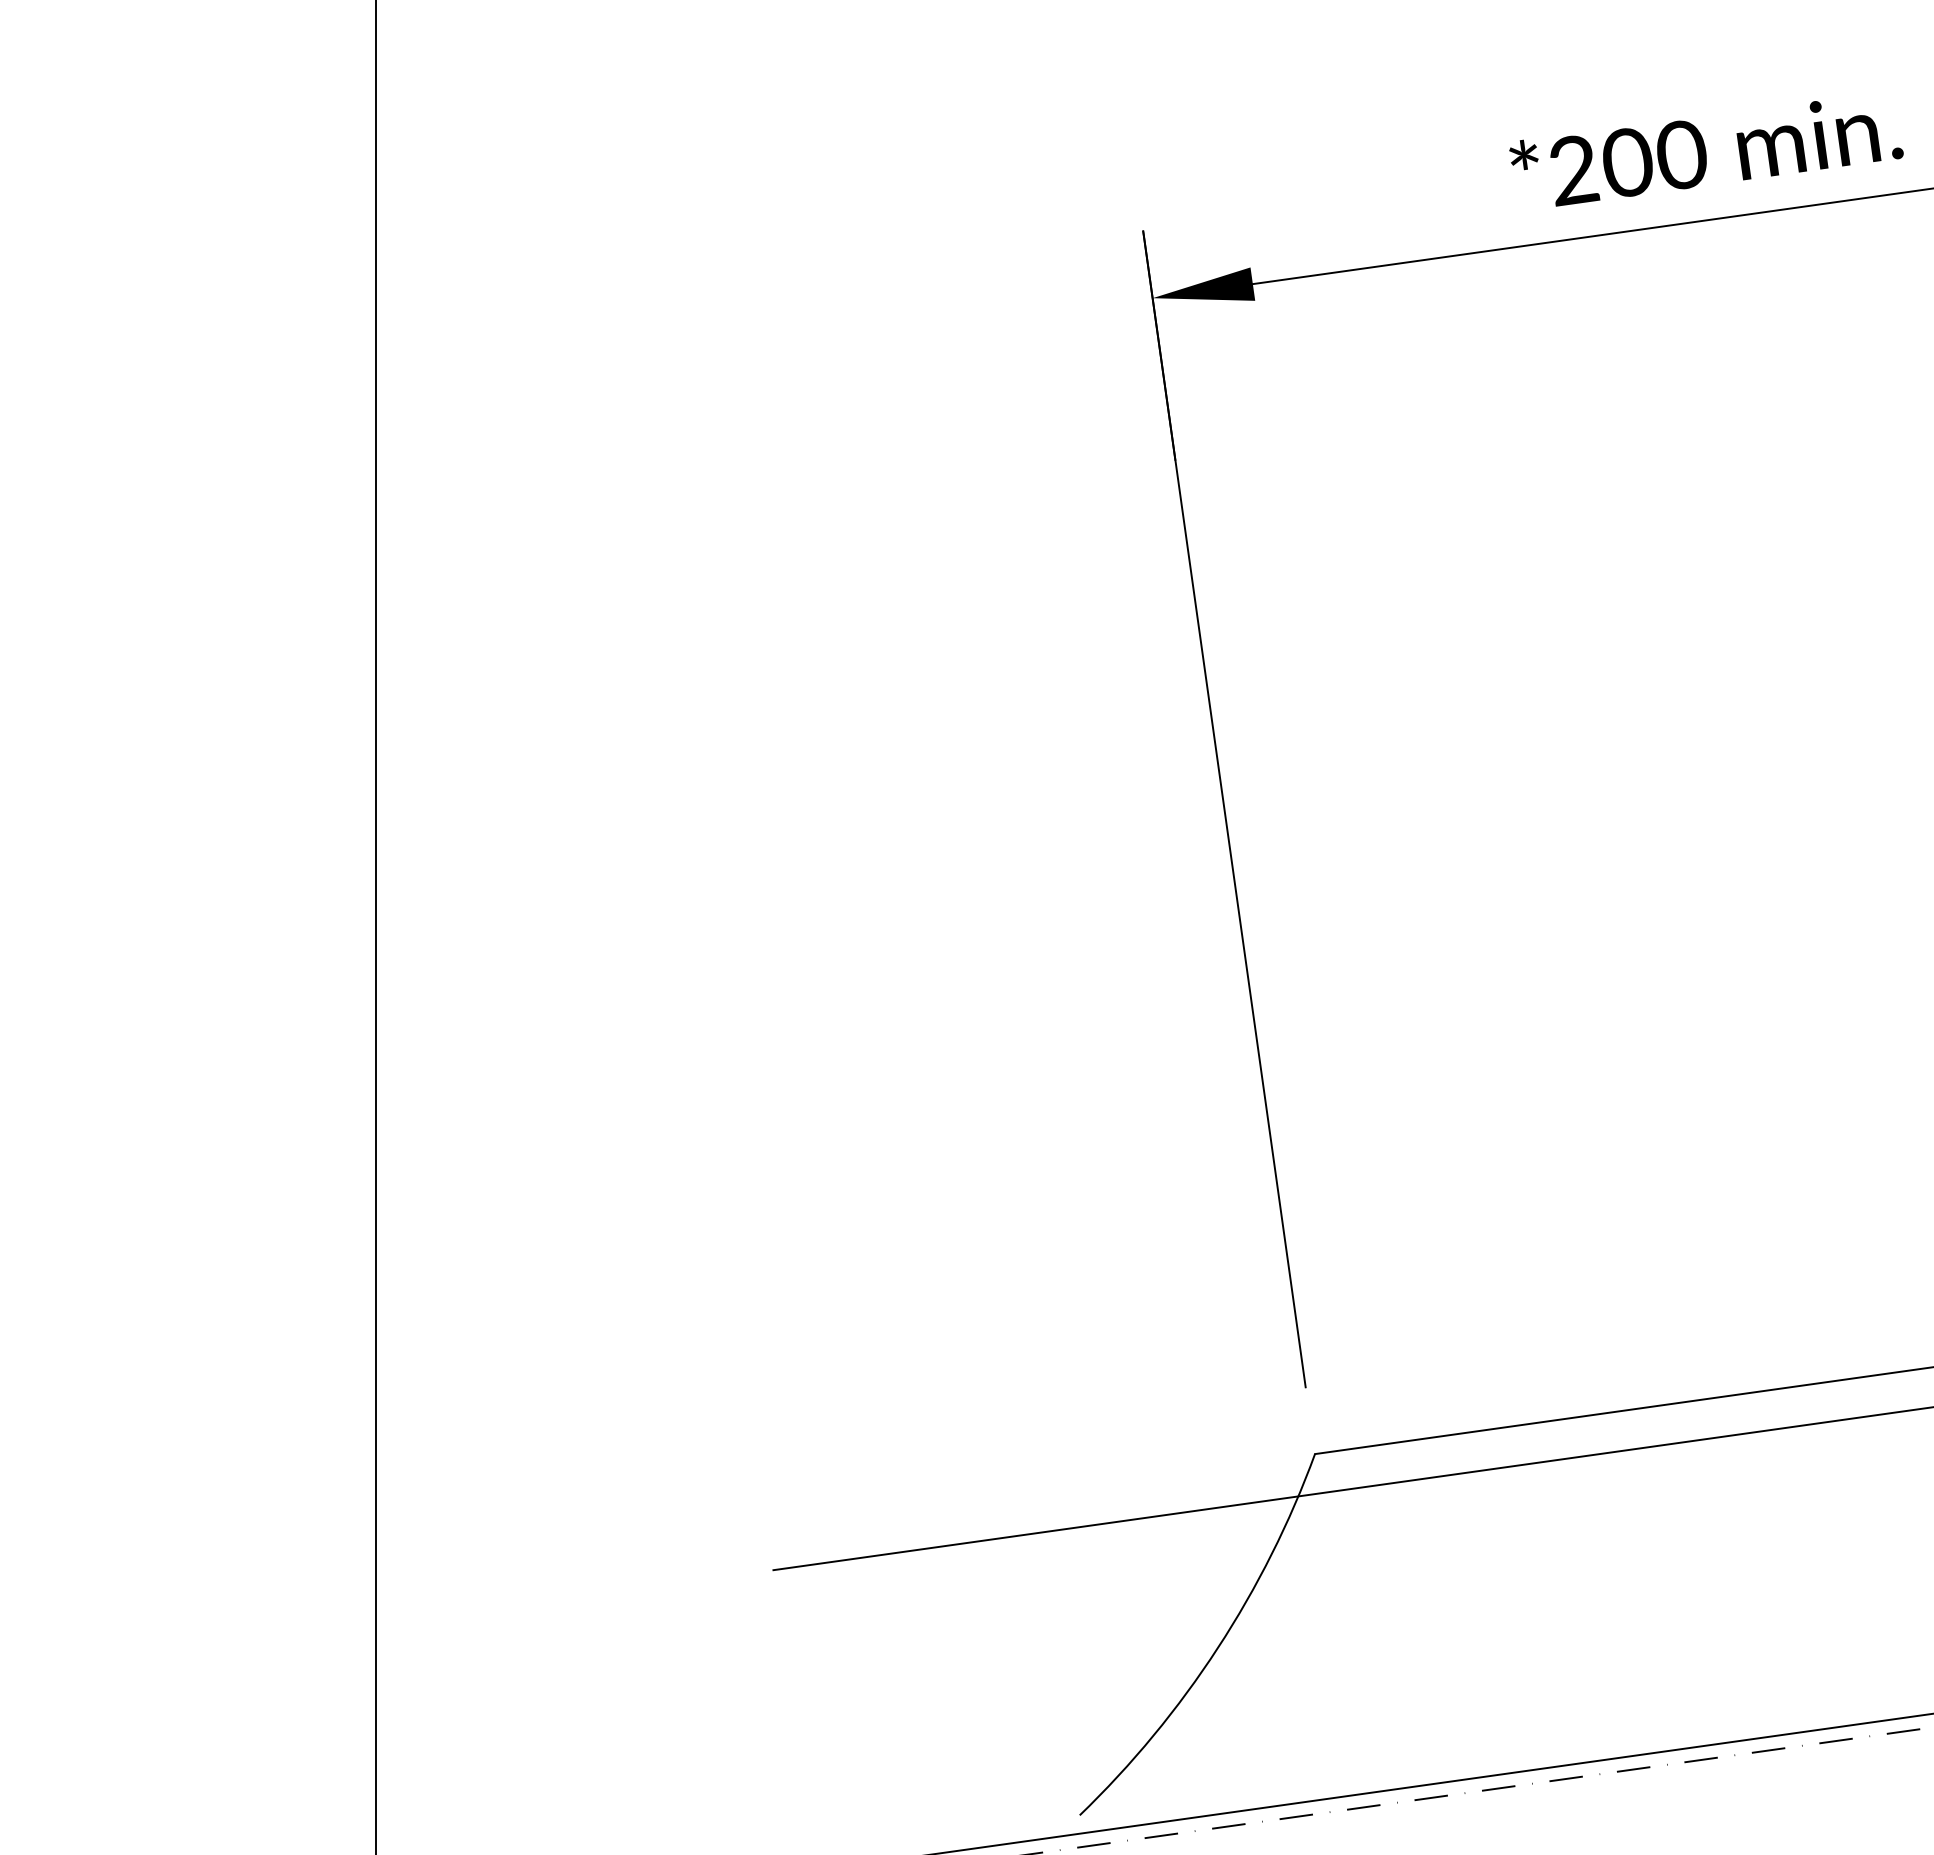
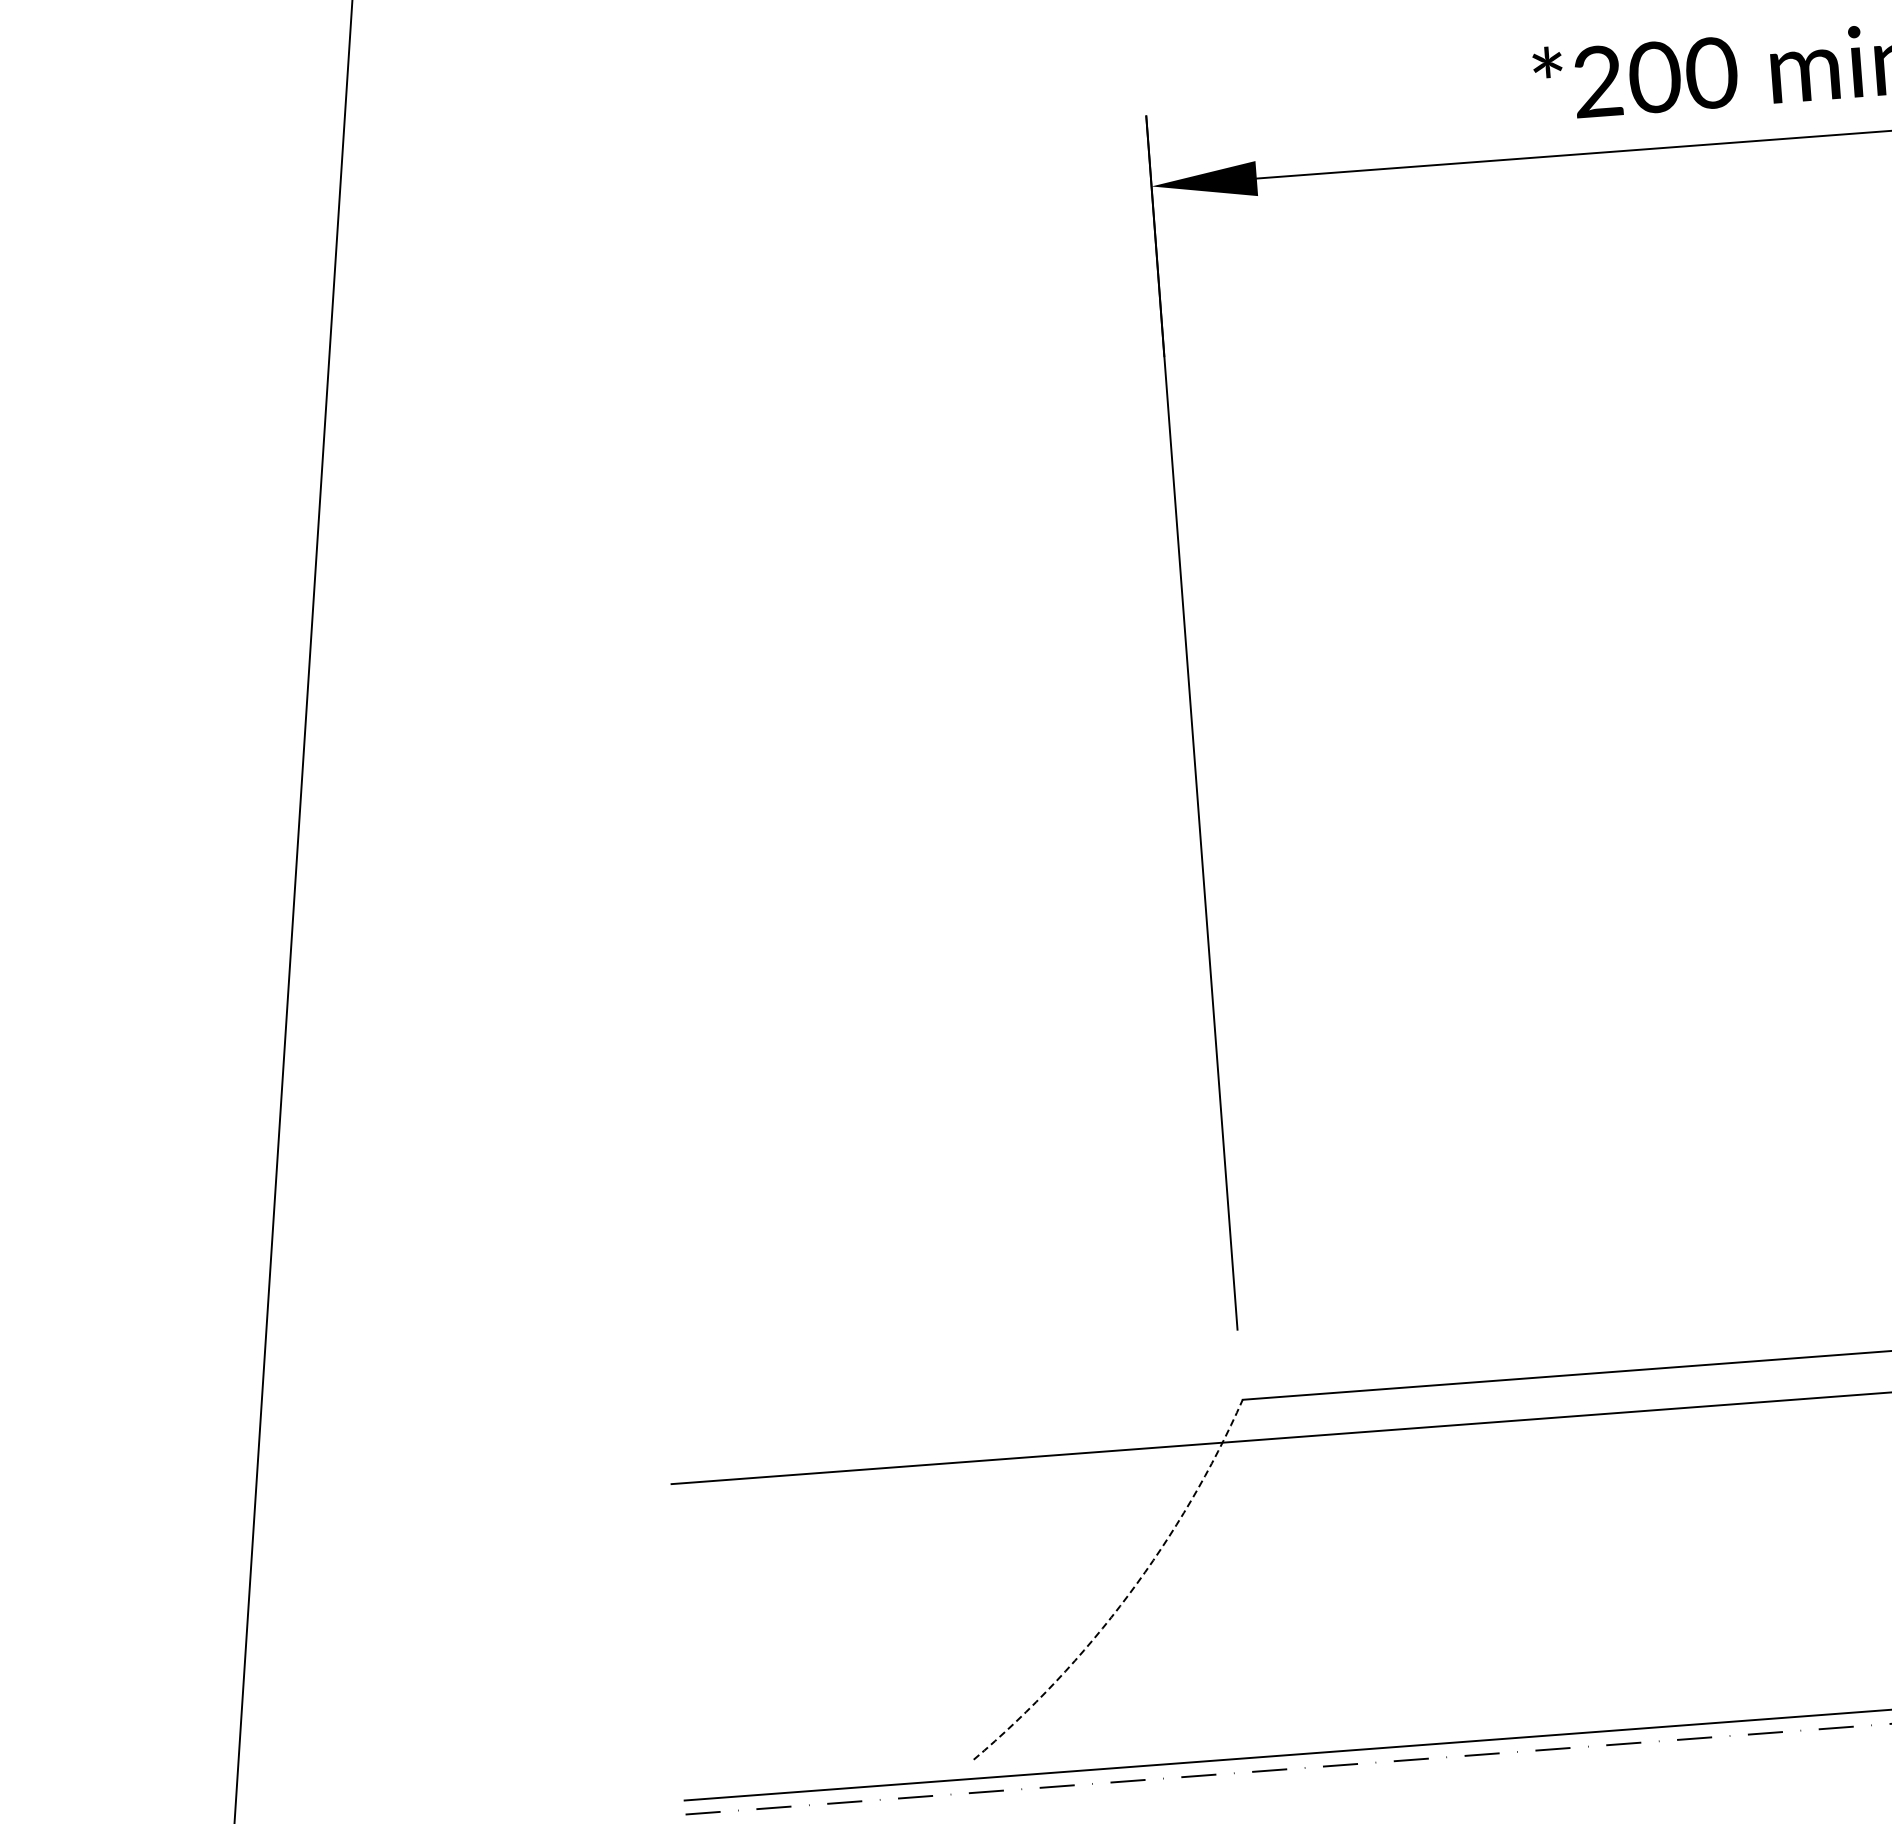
arc: (1217, 1648) -> (1128, 1595), solid -> dashed

